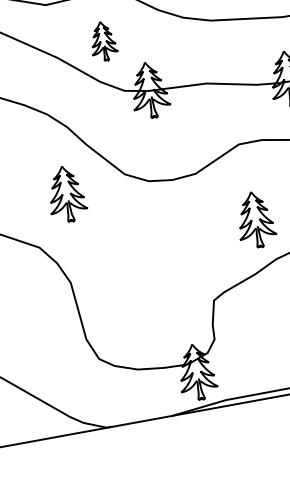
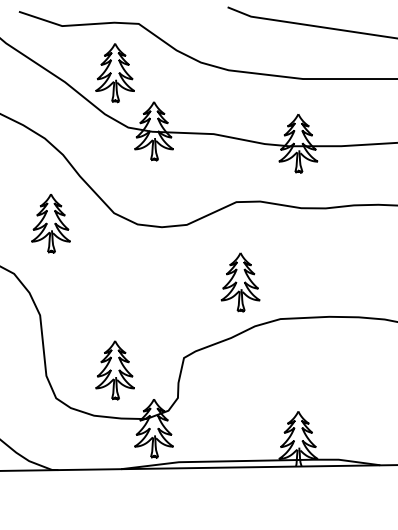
part: (102, 41) -> (114, 73), size x1.43
part: (150, 323) -> (114, 370), added

